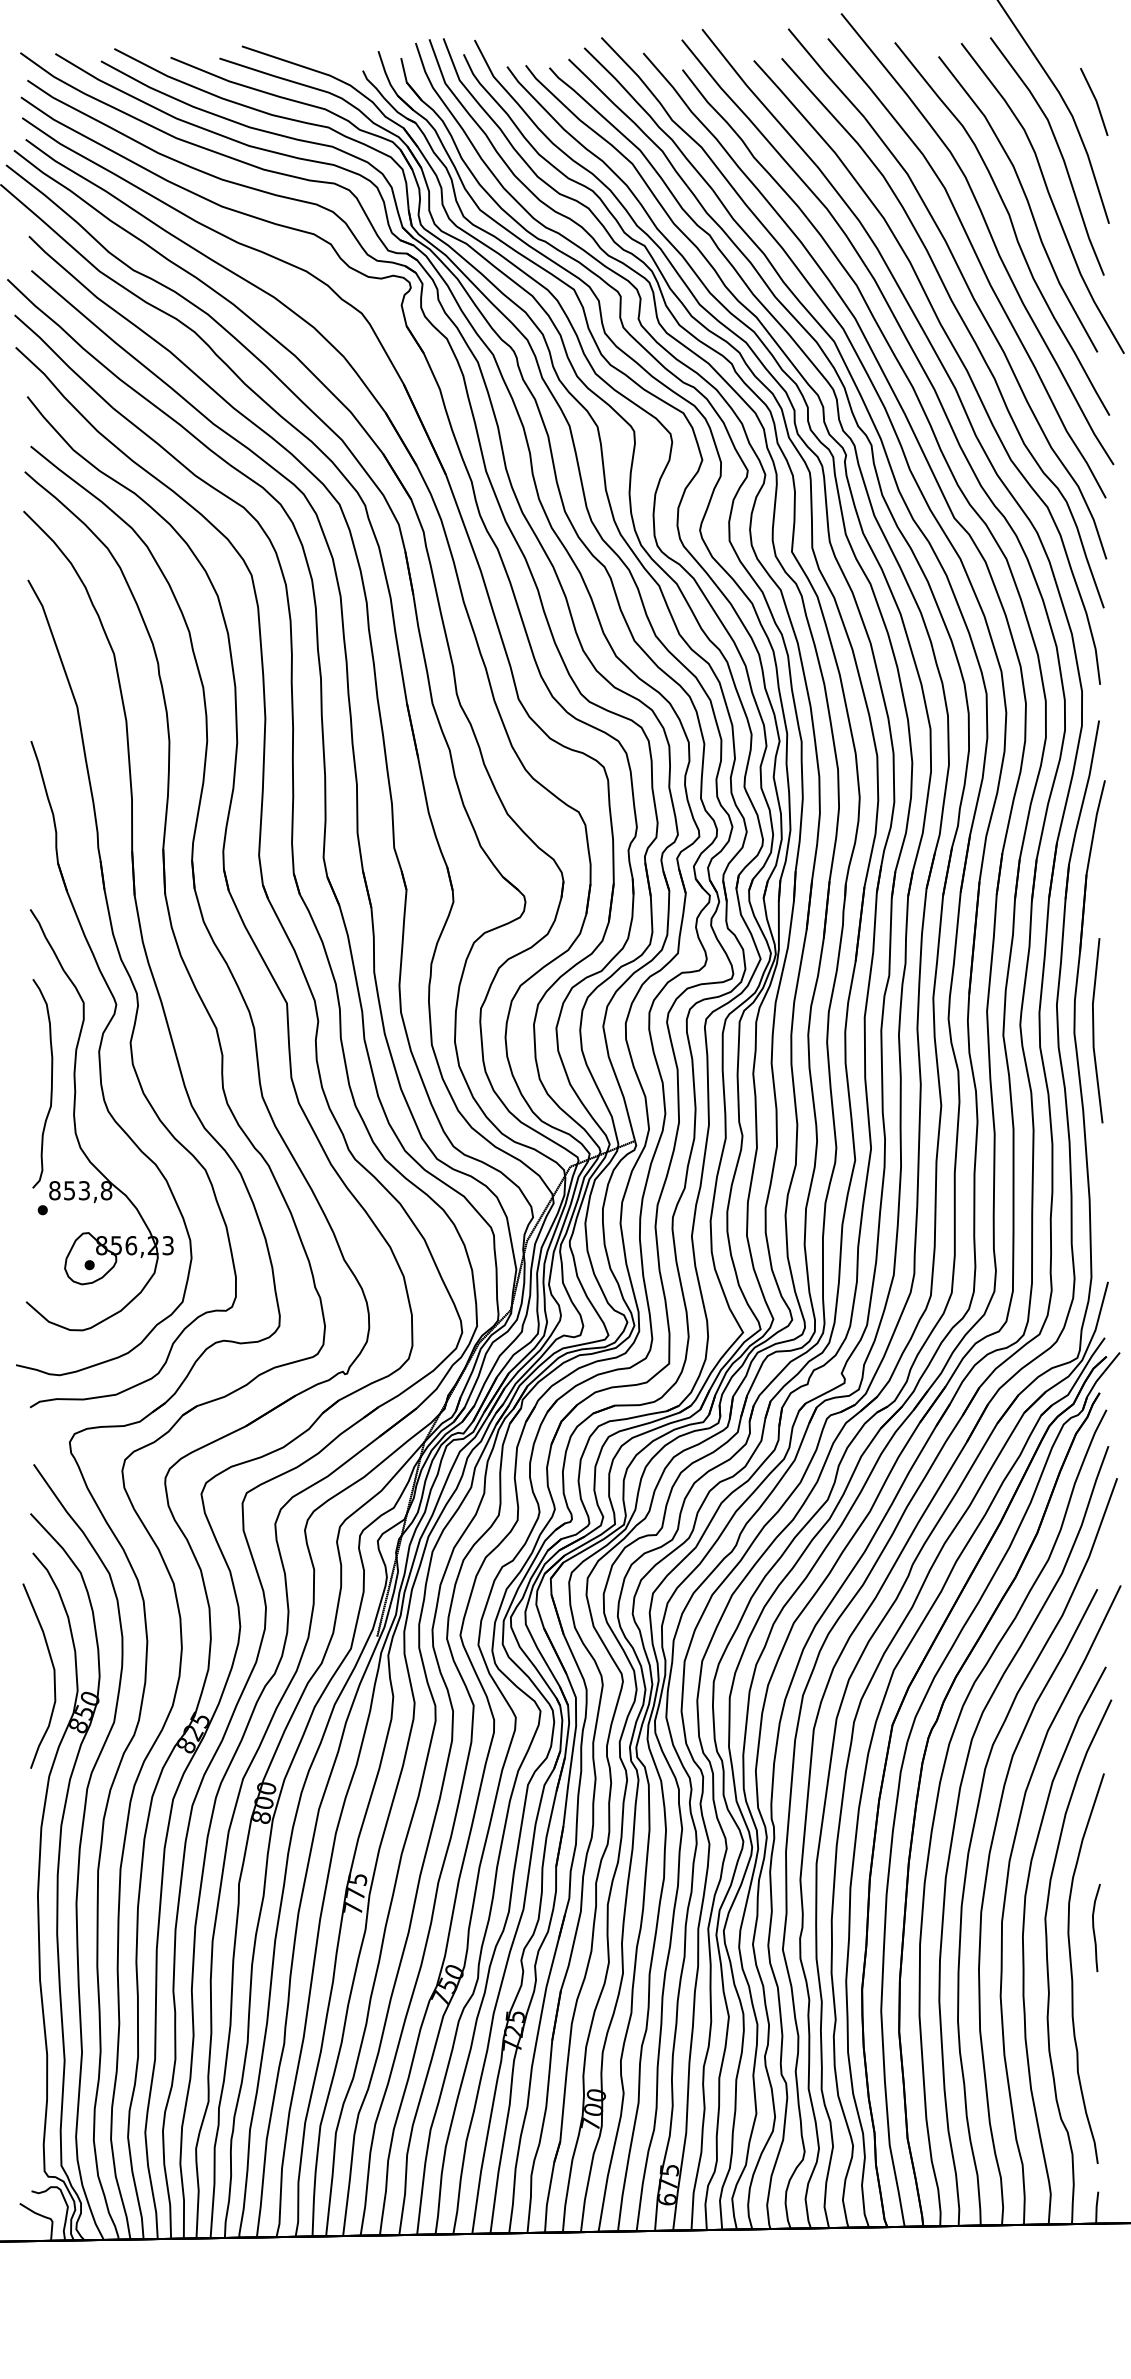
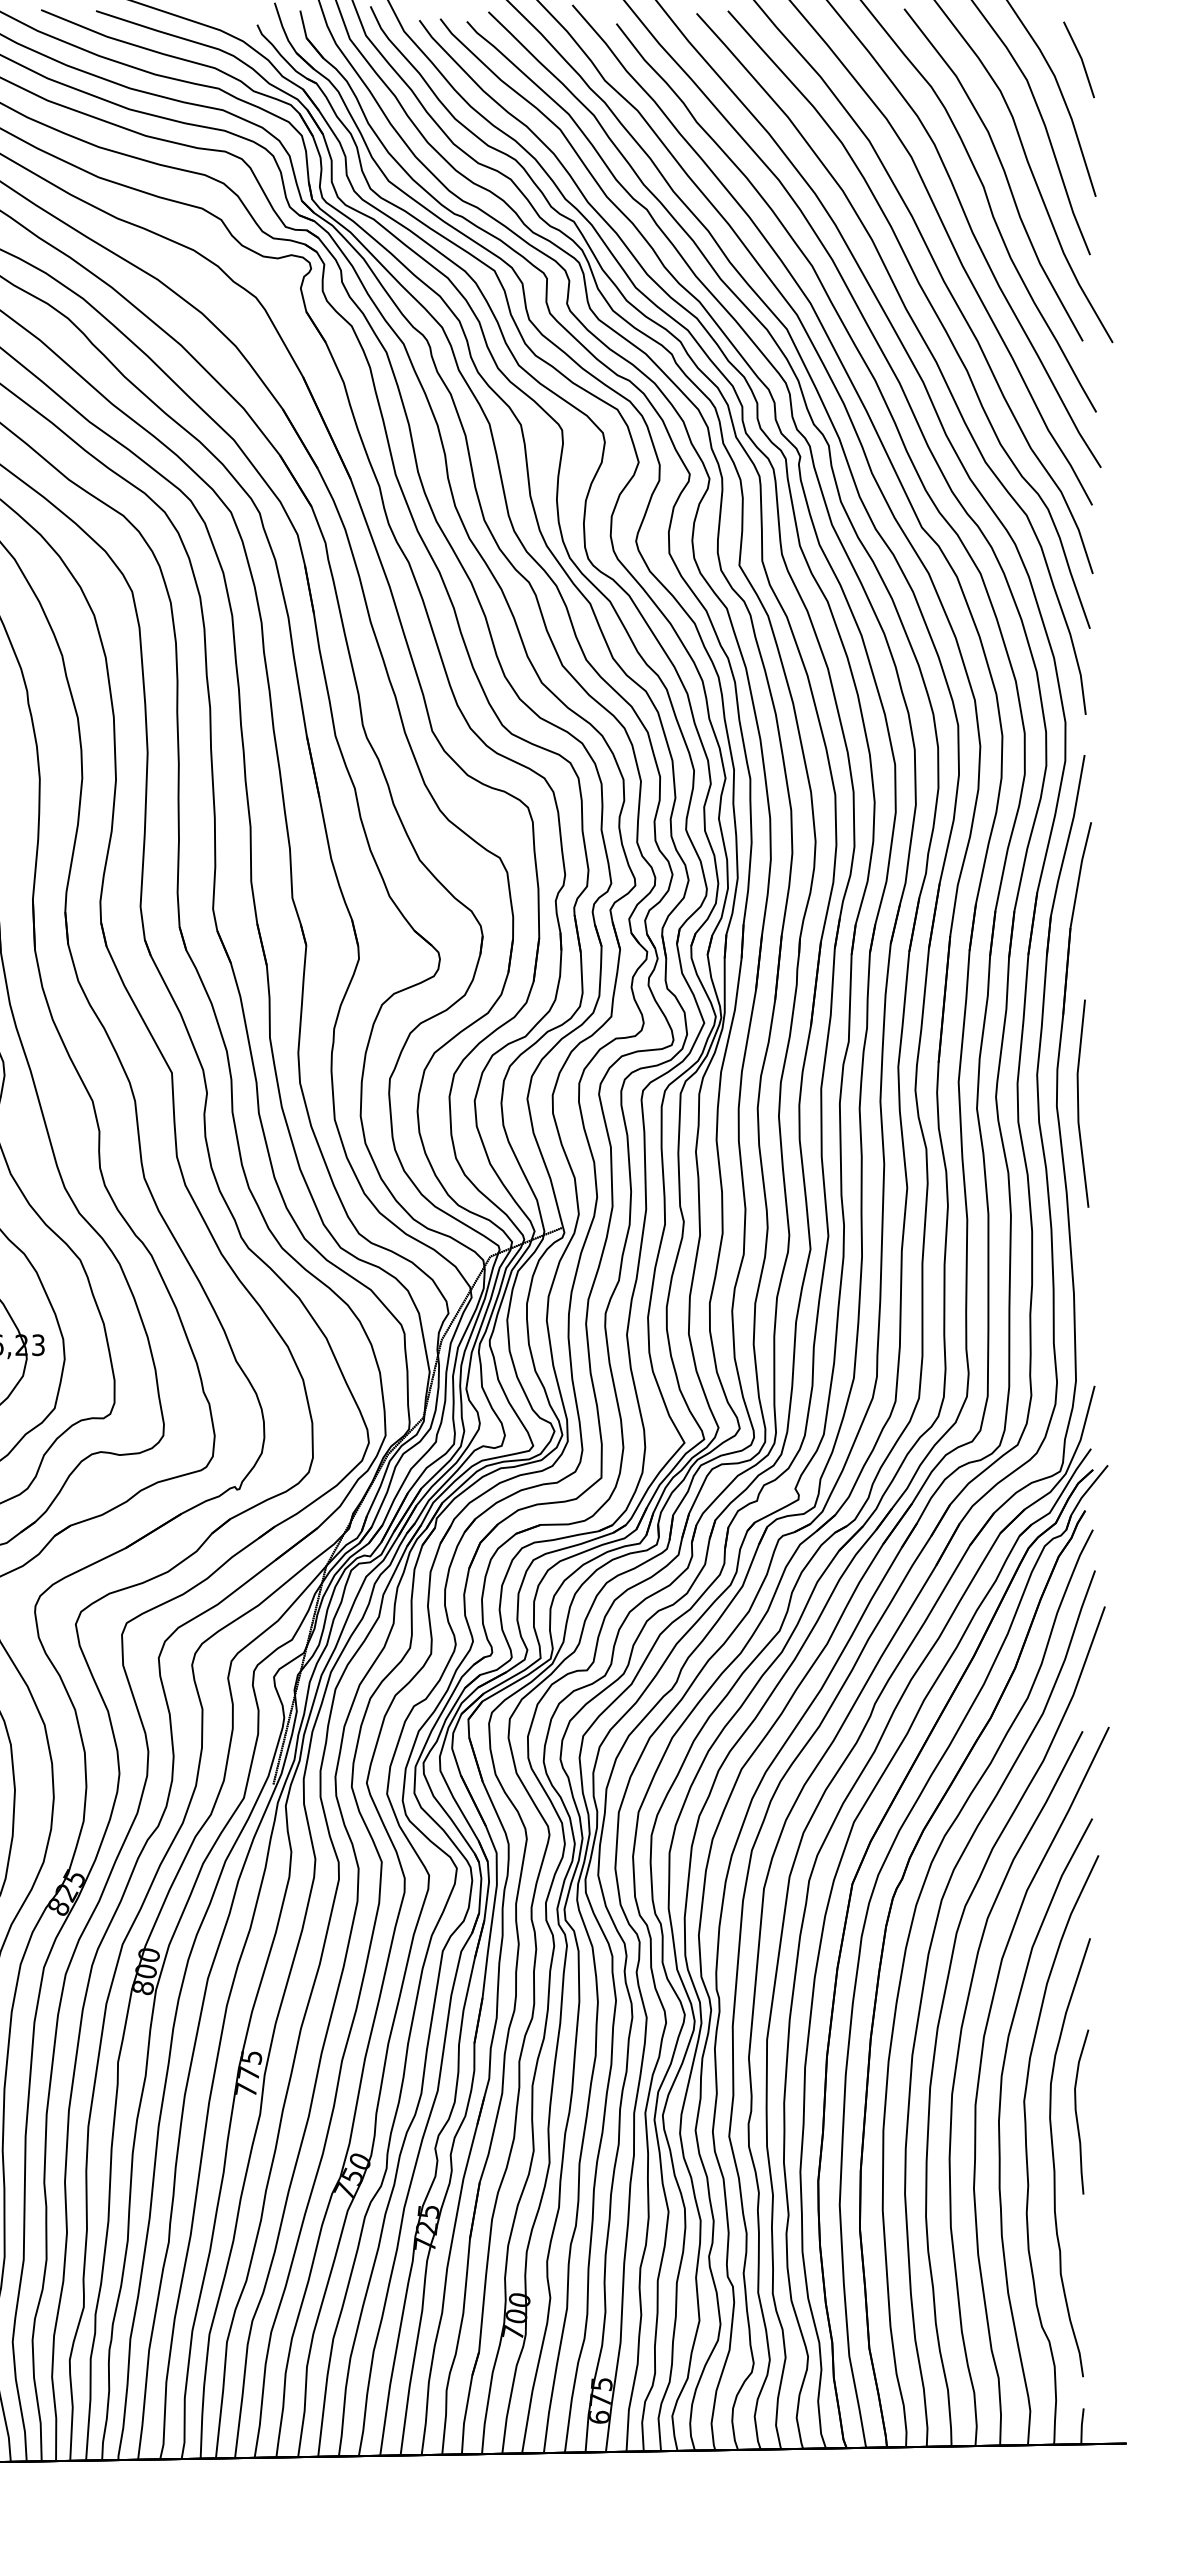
part: (1096, 1927) -> (1081, 2111), size x1.67

